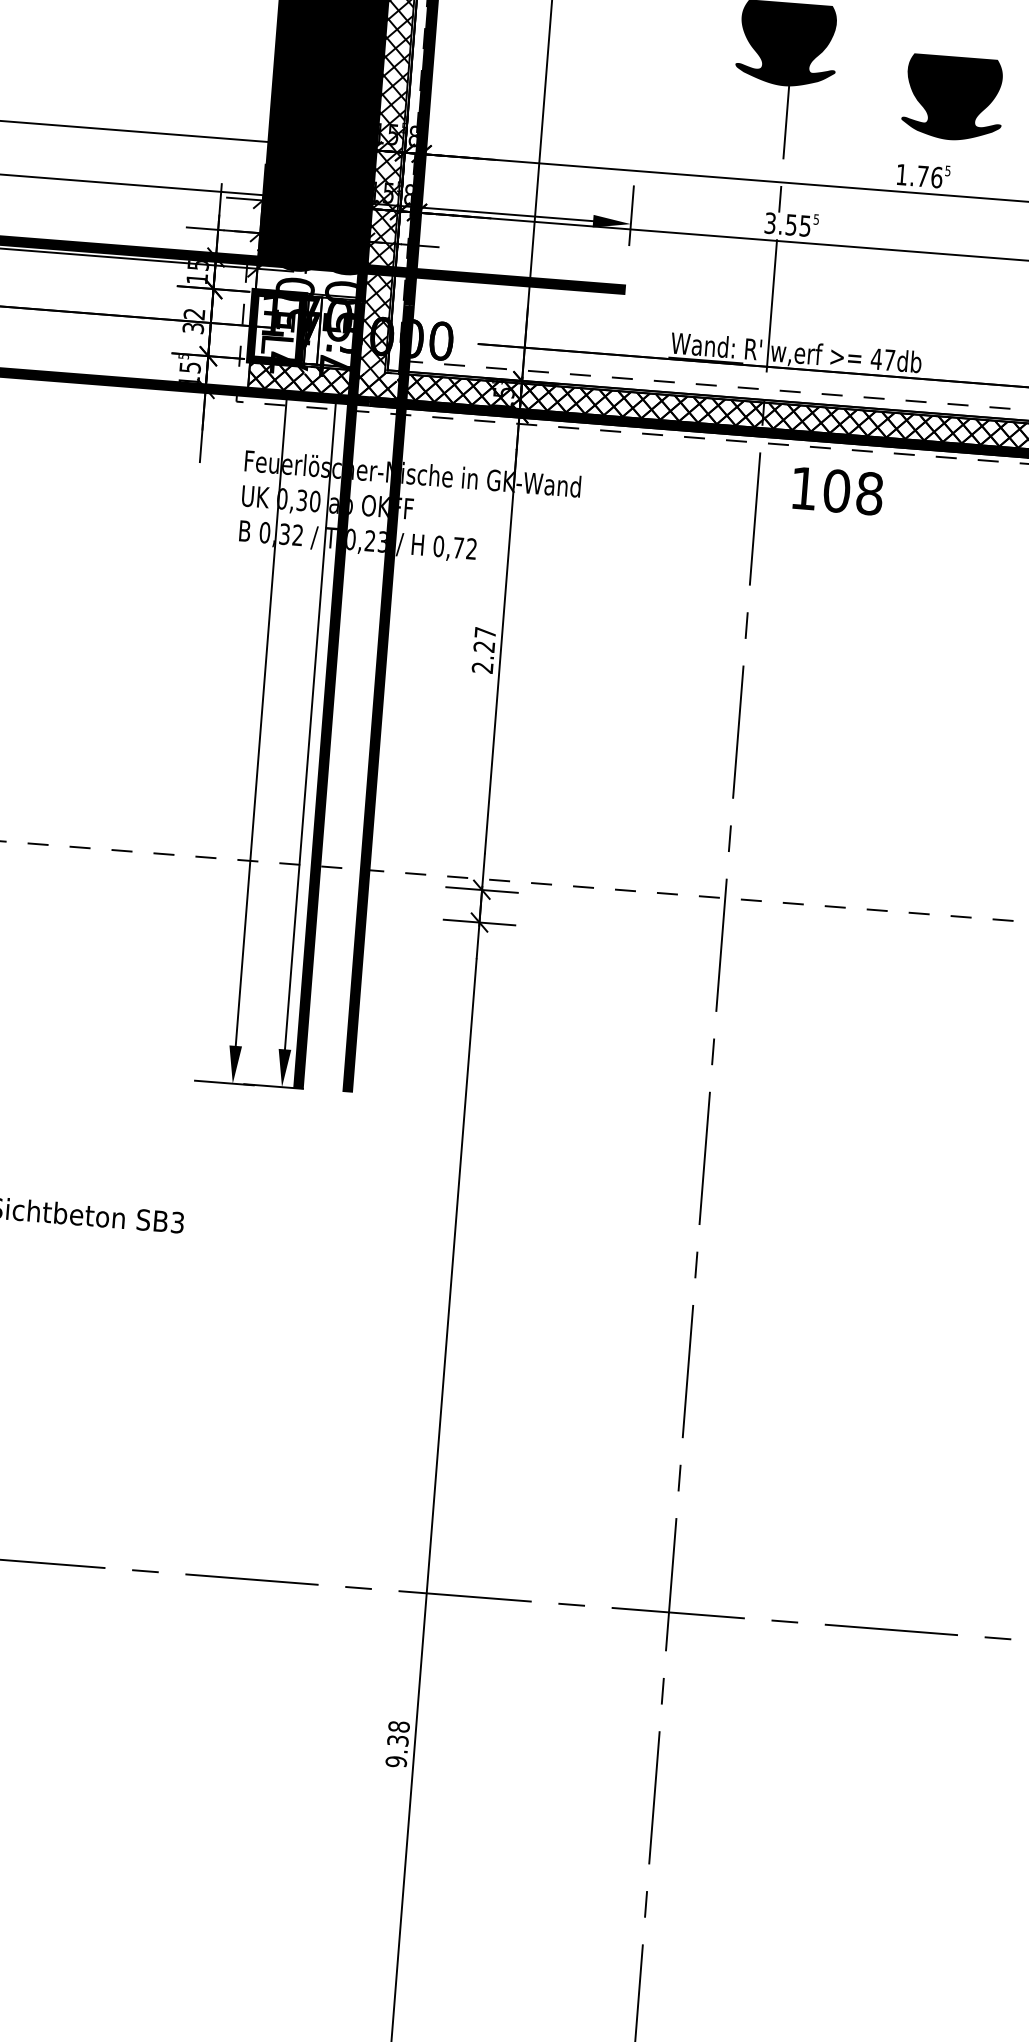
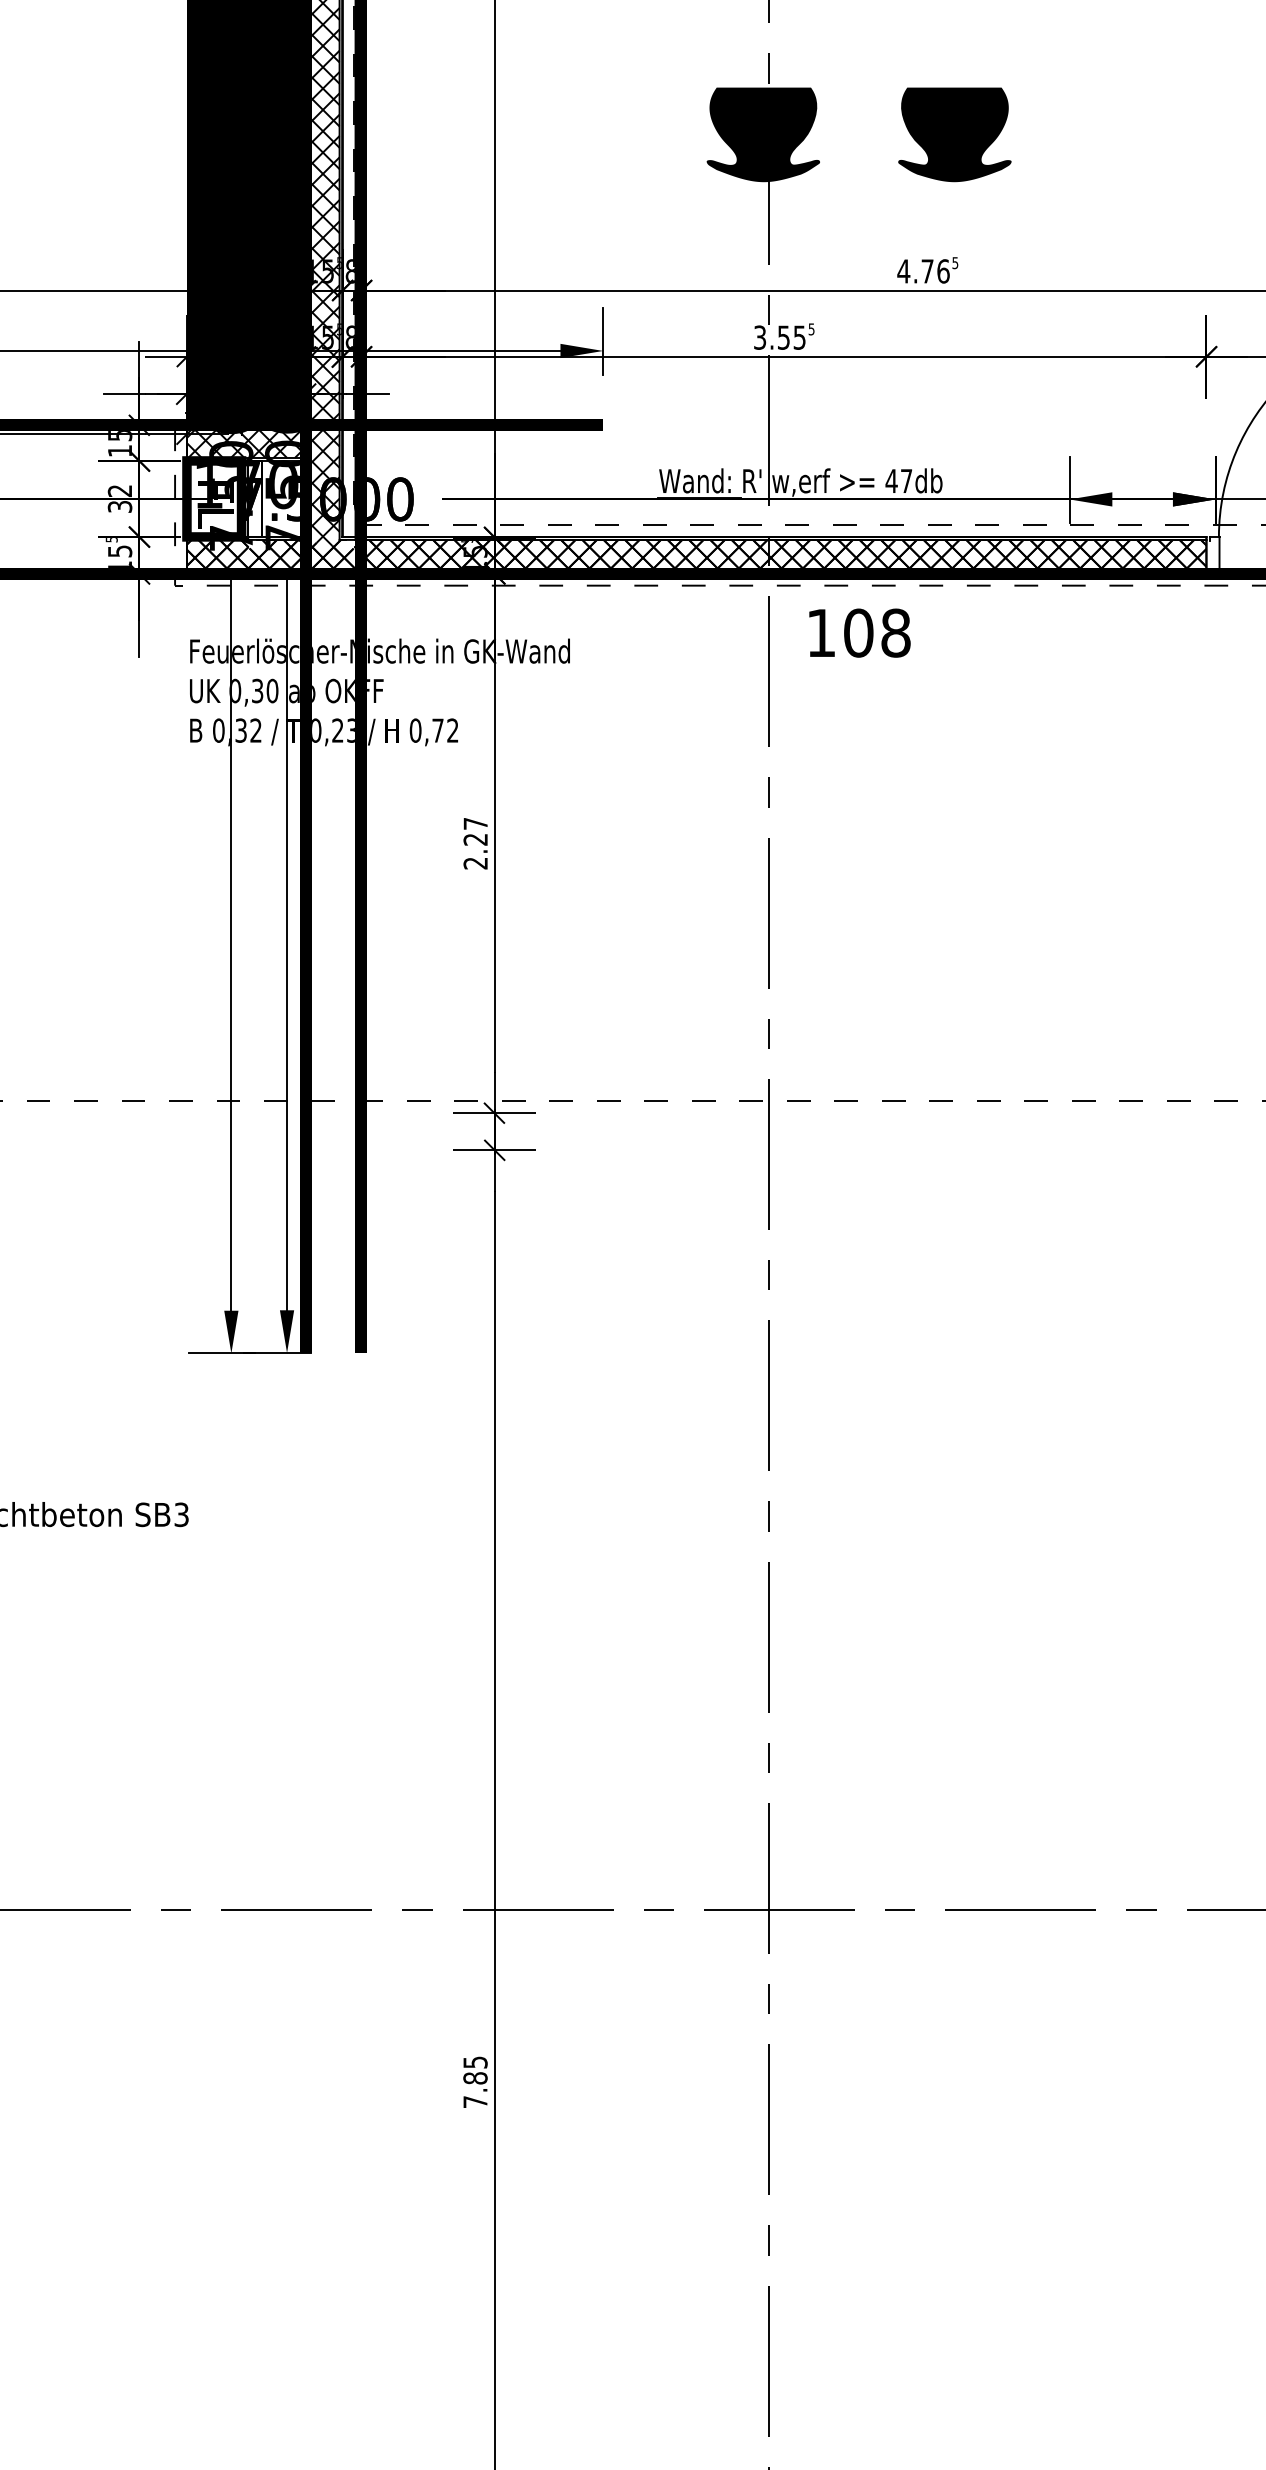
part: (952, 97) -> (954, 134), moved
text: (901, 174) -> (903, 271), 1.76 -> 4.76
hatch: (308, 280) -> (245, 442), added
text: (397, 1744) -> (475, 2082), 9.38 -> 7.85

